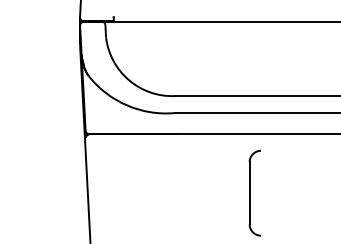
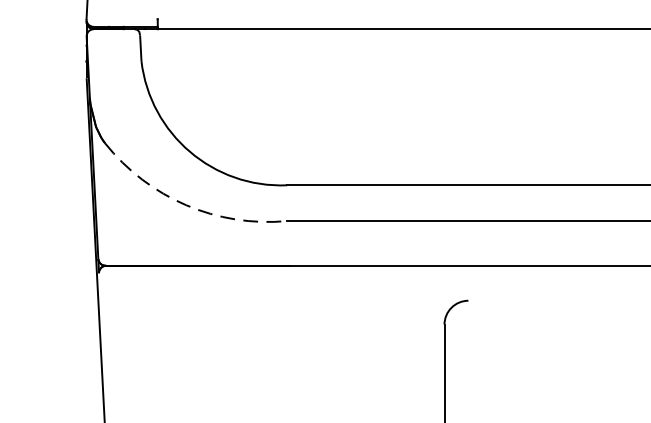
arc: (127, 105) -> (186, 205), solid -> dashed

